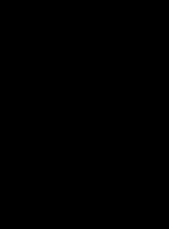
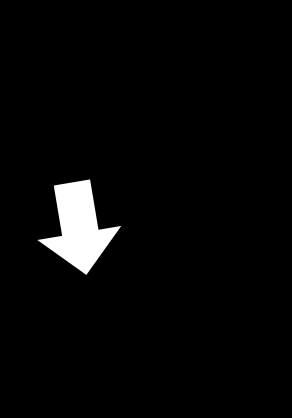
fill: (53, 121) -> (78, 229), removed

